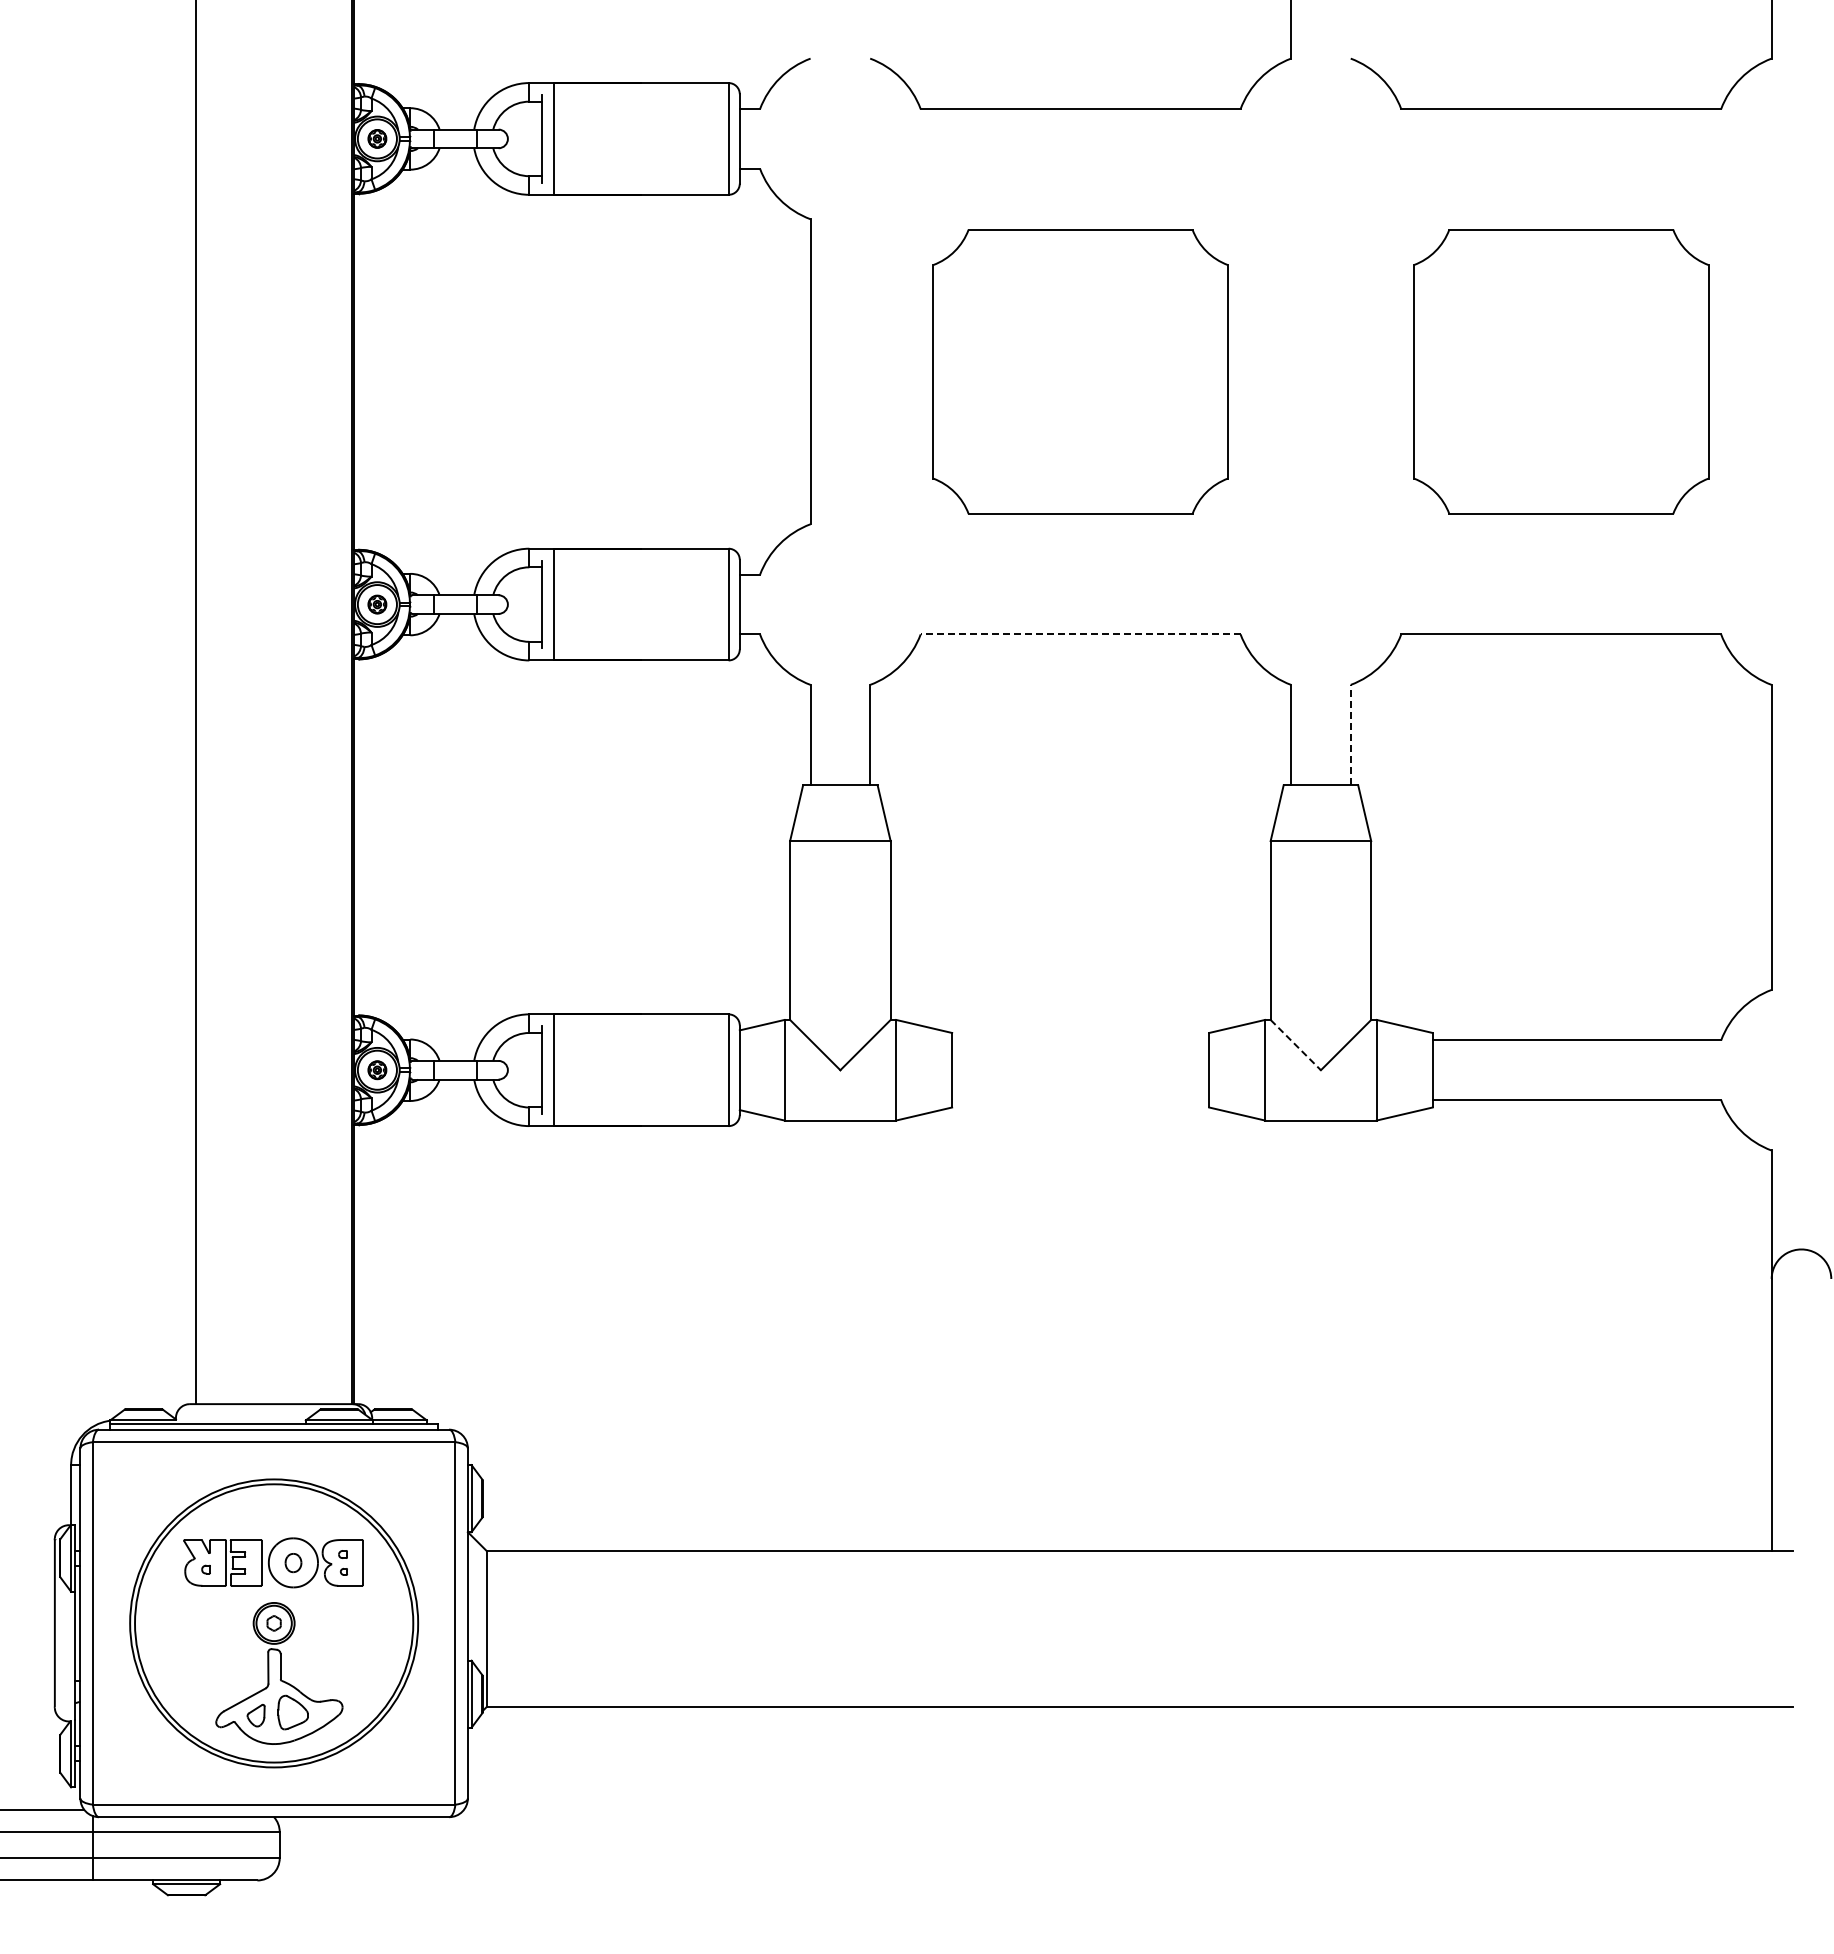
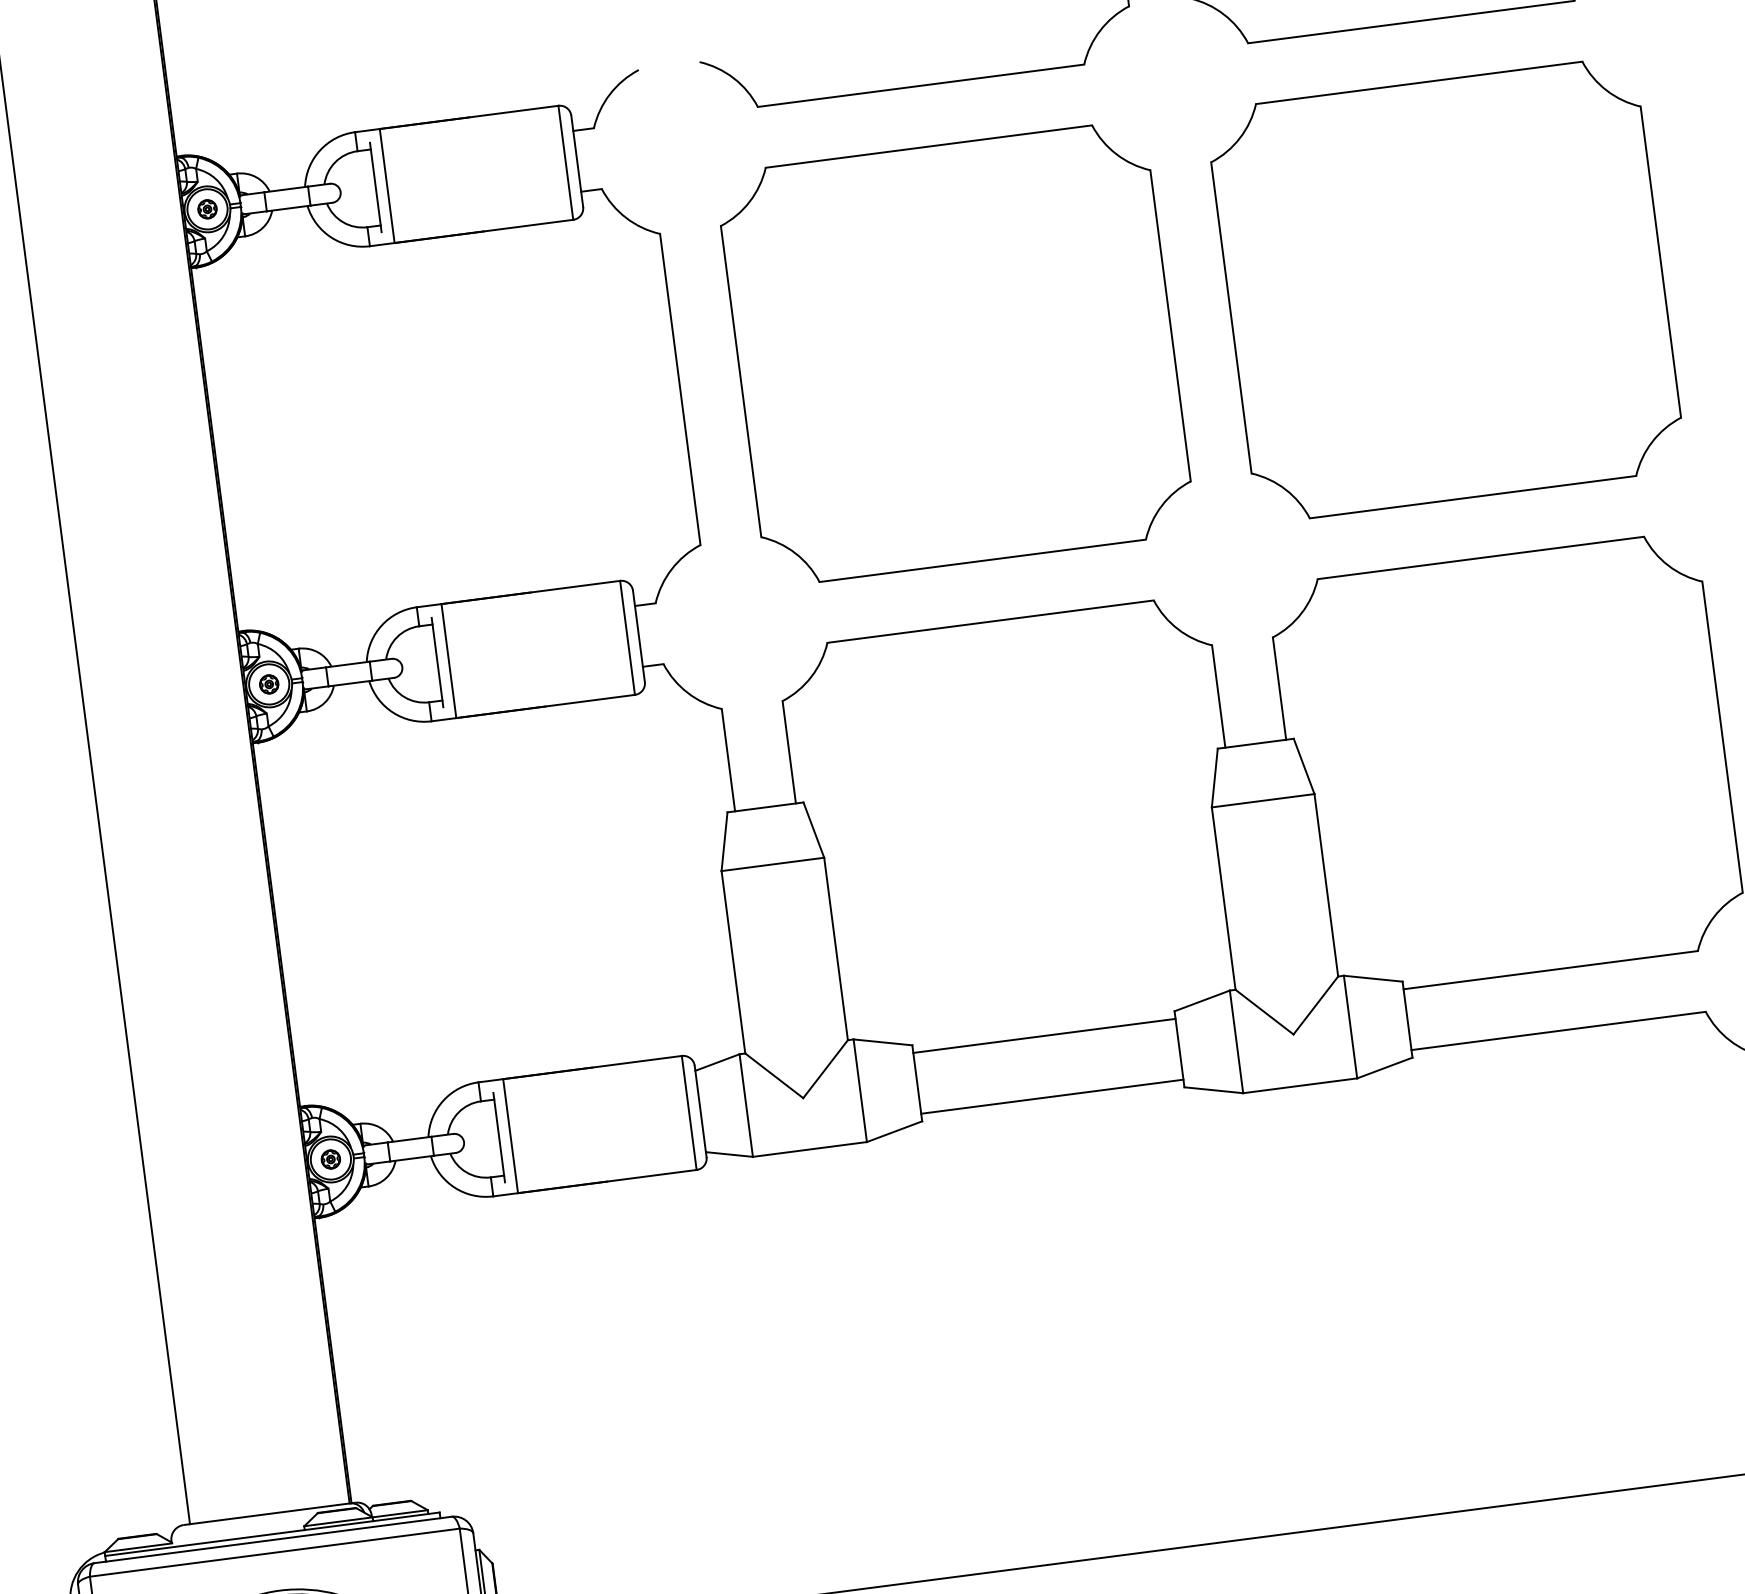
part: (1080, 371) -> (955, 353), size x1.43
part: (1561, 371) -> (1446, 289), size x1.43
line: (1080, 634) -> (990, 621), dashed -> solid
line: (1350, 734) -> (1279, 688), dashed -> solid
line: (1080, 1040) -> (1044, 1035), added
line: (1295, 1045) -> (1264, 1012), dashed -> solid
line: (1080, 1100) -> (1052, 1097), added

